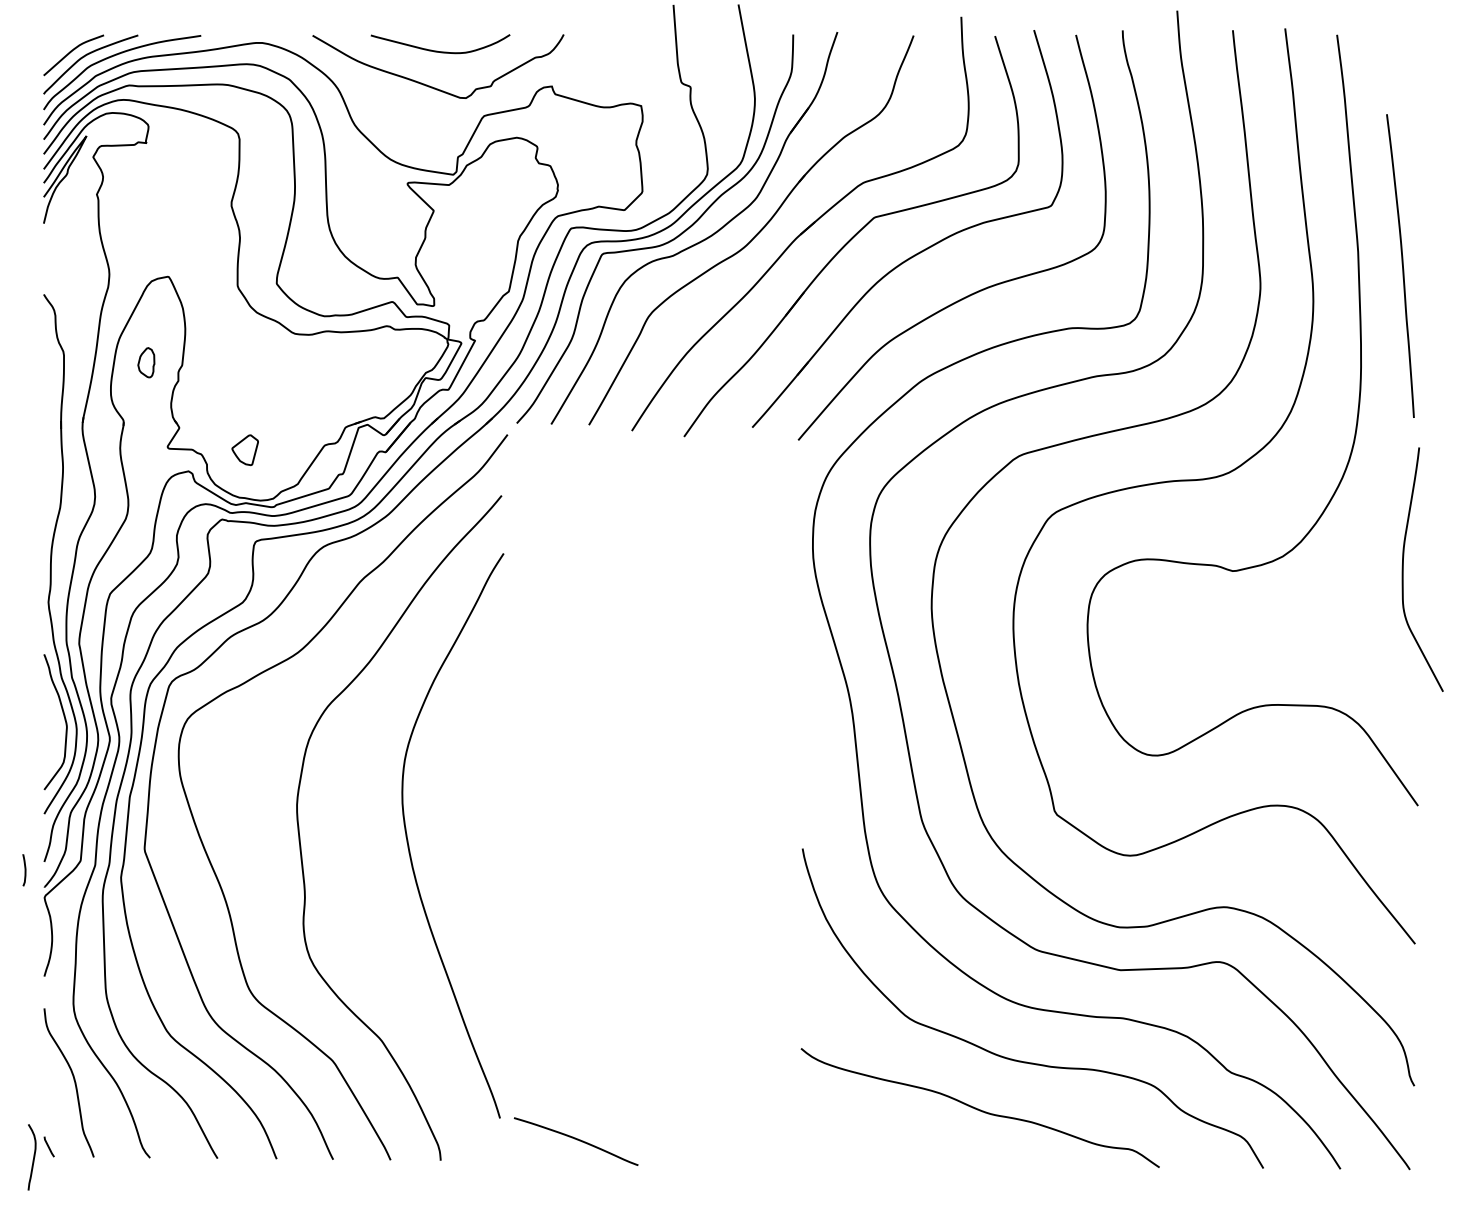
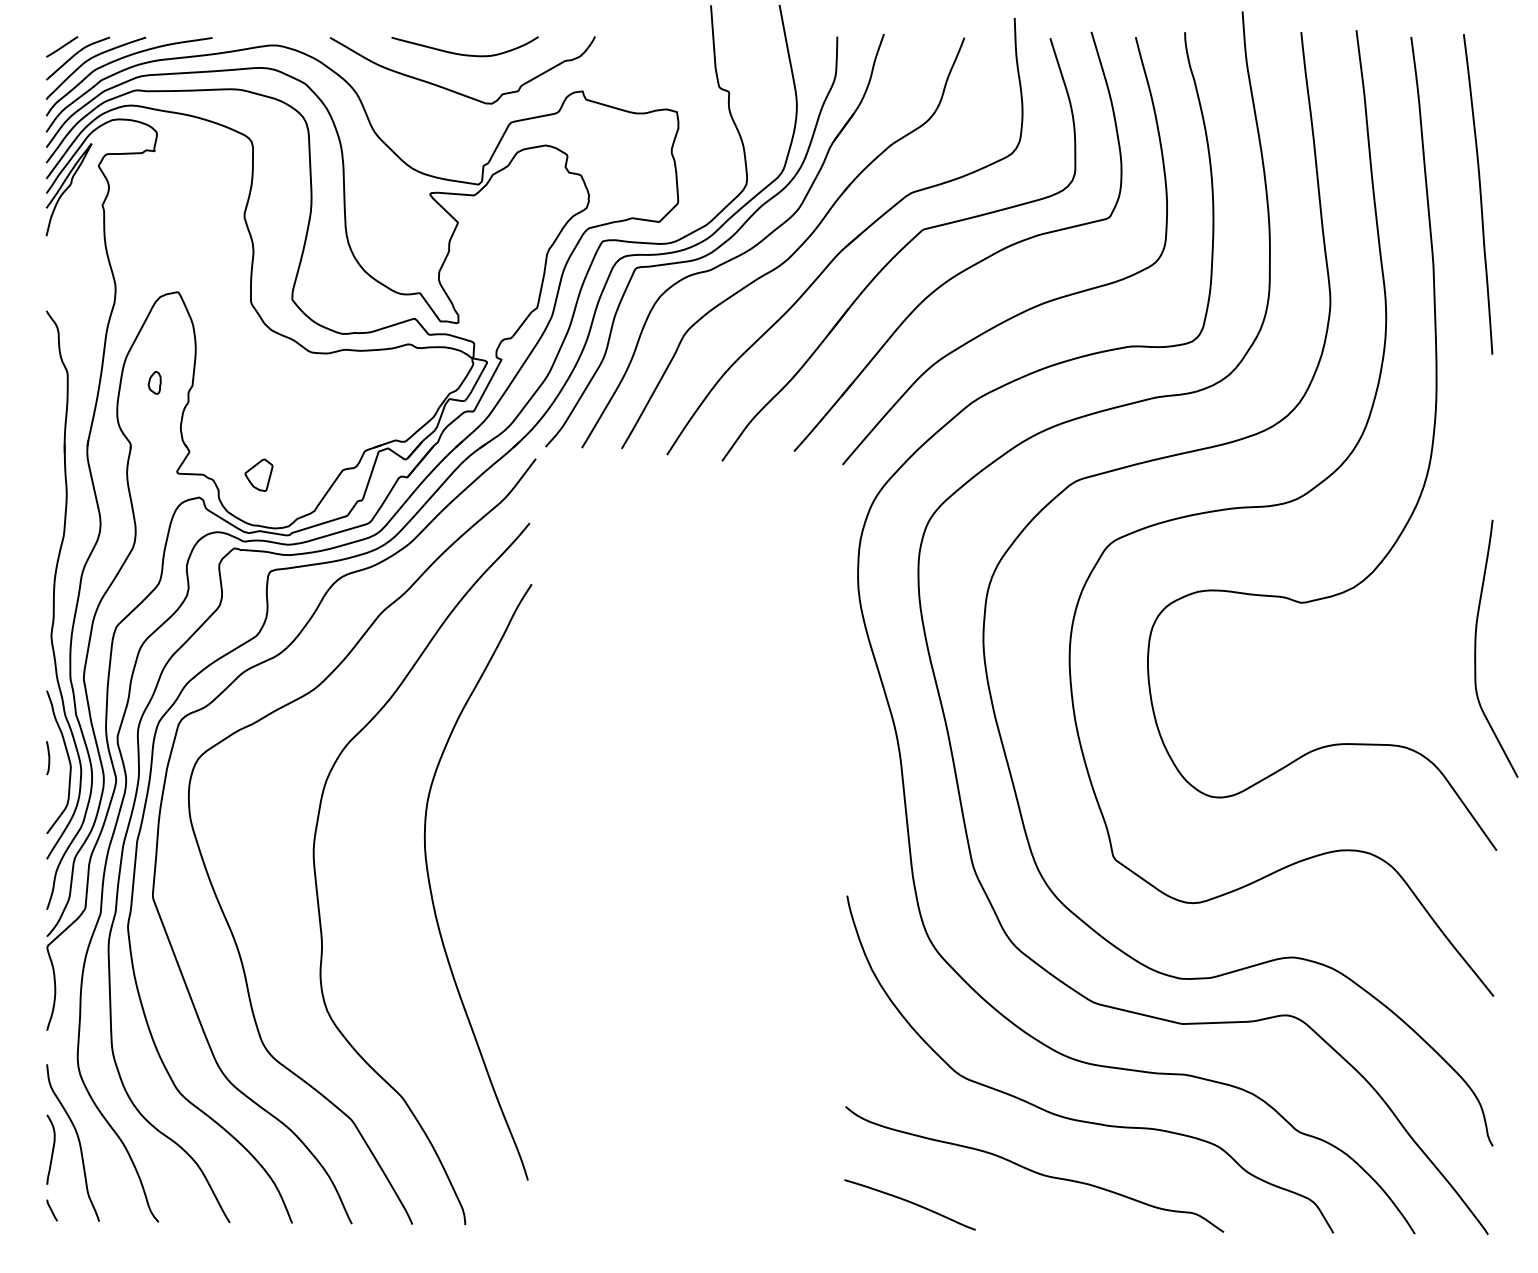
line: (58, 44) -> (61, 47), added
curve: (1401, 264) -> (1479, 192), moved
part: (146, 362) -> (154, 382), size x0.71
curve: (1403, 569) -> (1476, 648), moved
curve: (24, 870) -> (48, 758), moved
curve: (575, 1139) -> (909, 1202), moved
curve: (33, 1157) -> (52, 1149), moved

